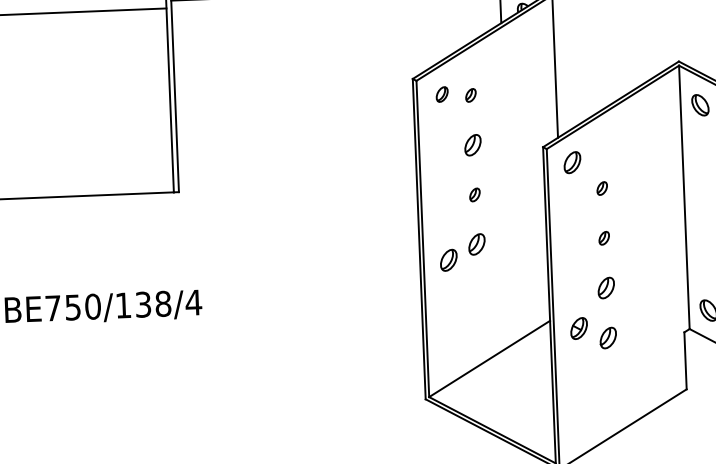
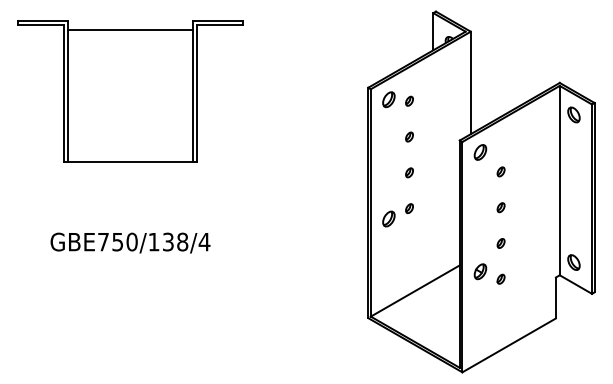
part: (441, 94) -> (388, 99), size x1.43
part: (472, 144) -> (409, 136), size x0.62
part: (476, 244) -> (409, 208), size x0.62
part: (605, 288) -> (500, 243), size x0.62
part: (607, 336) -> (500, 278), size x0.62

